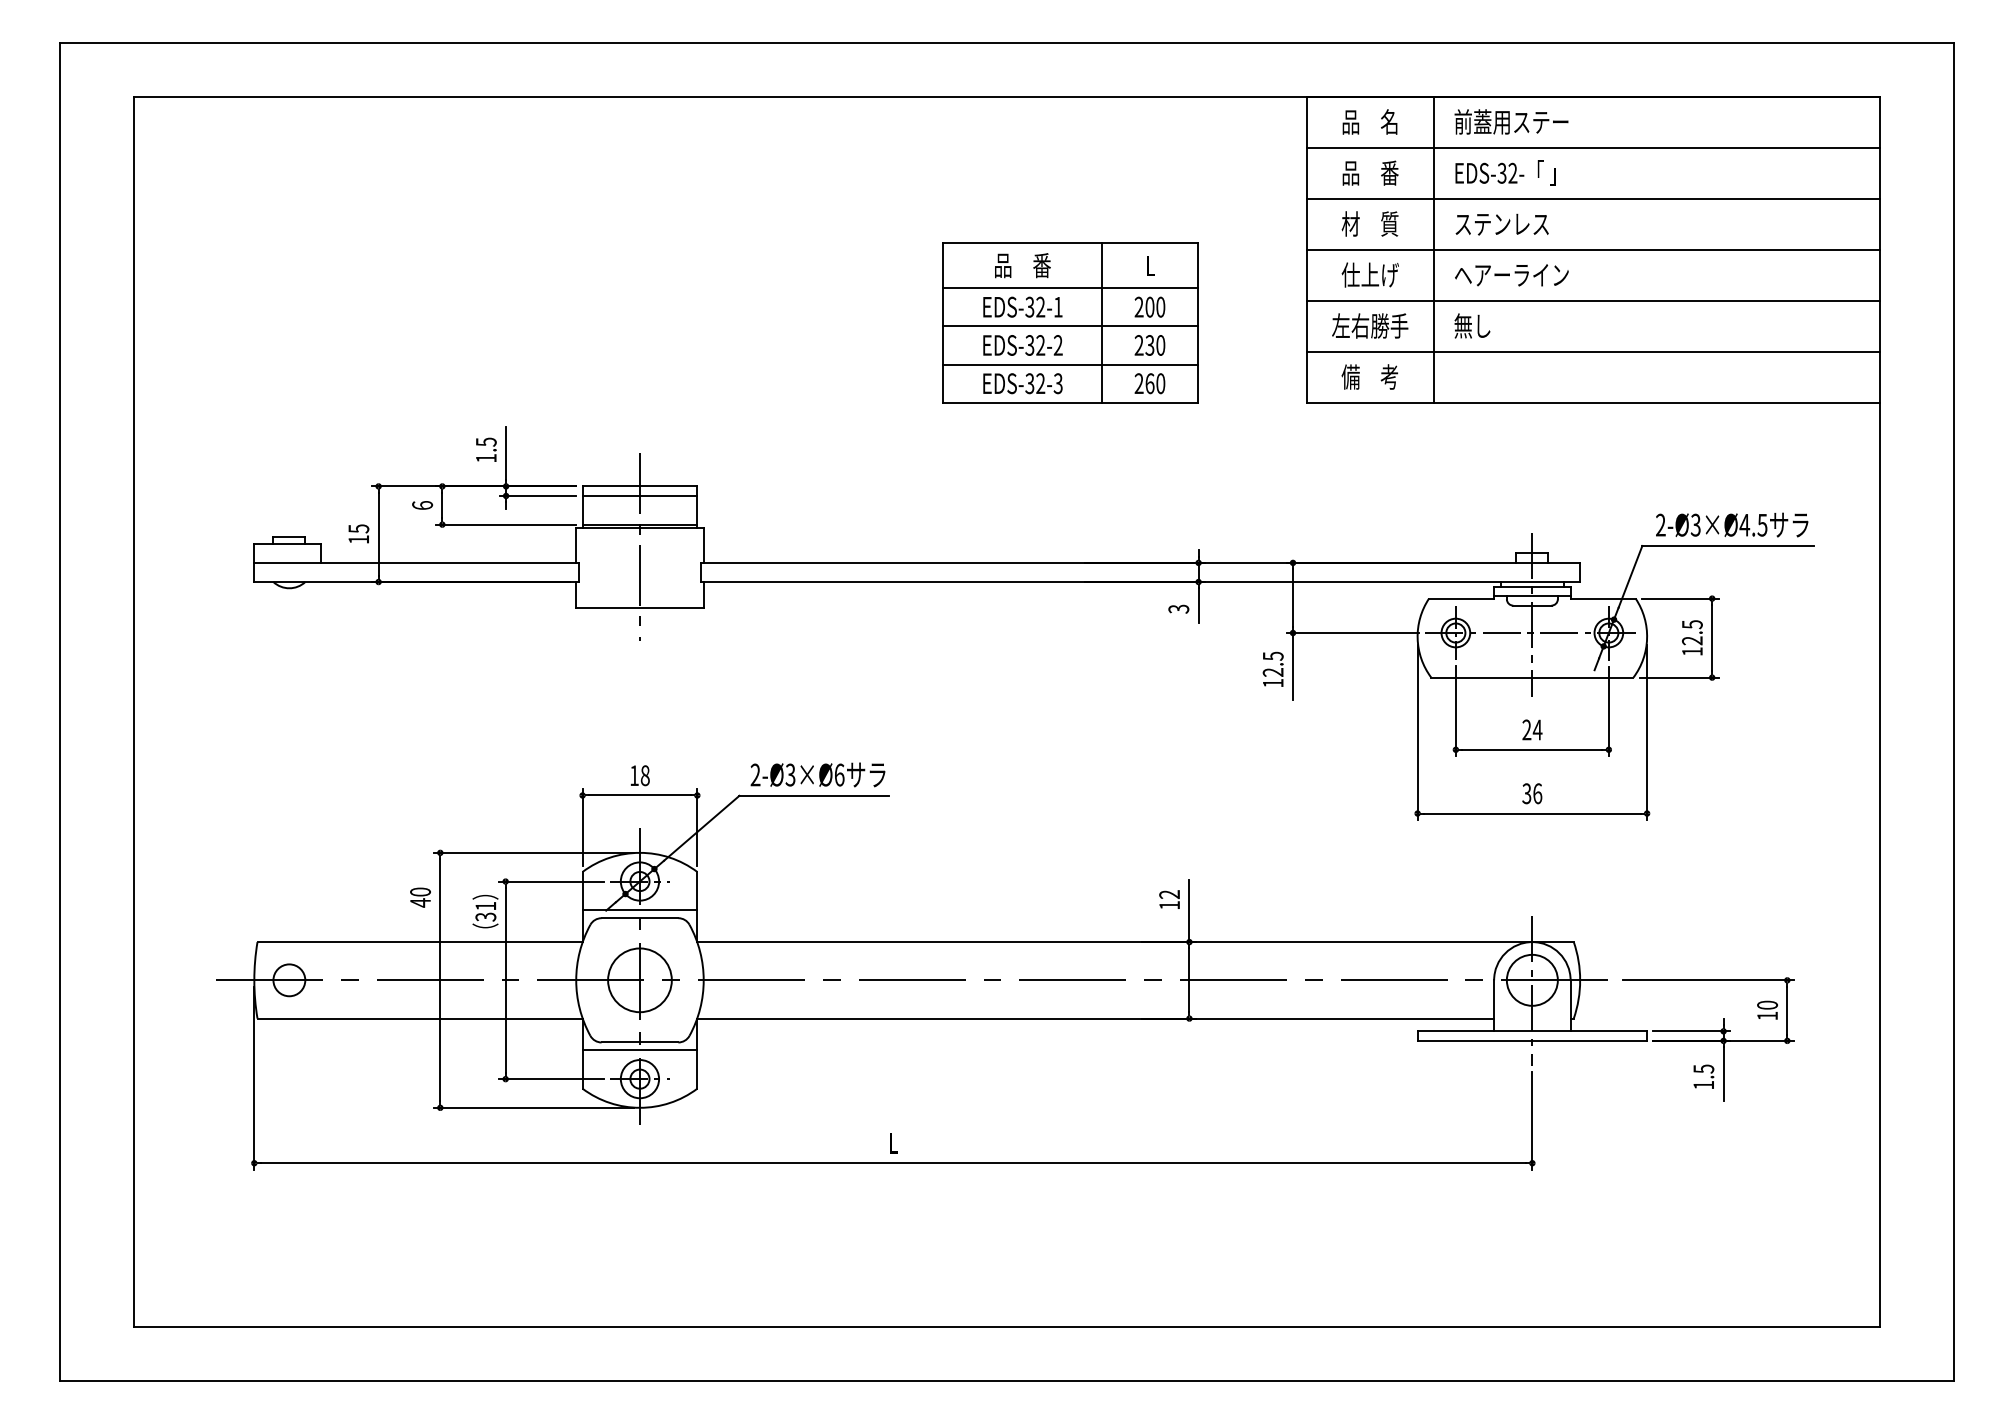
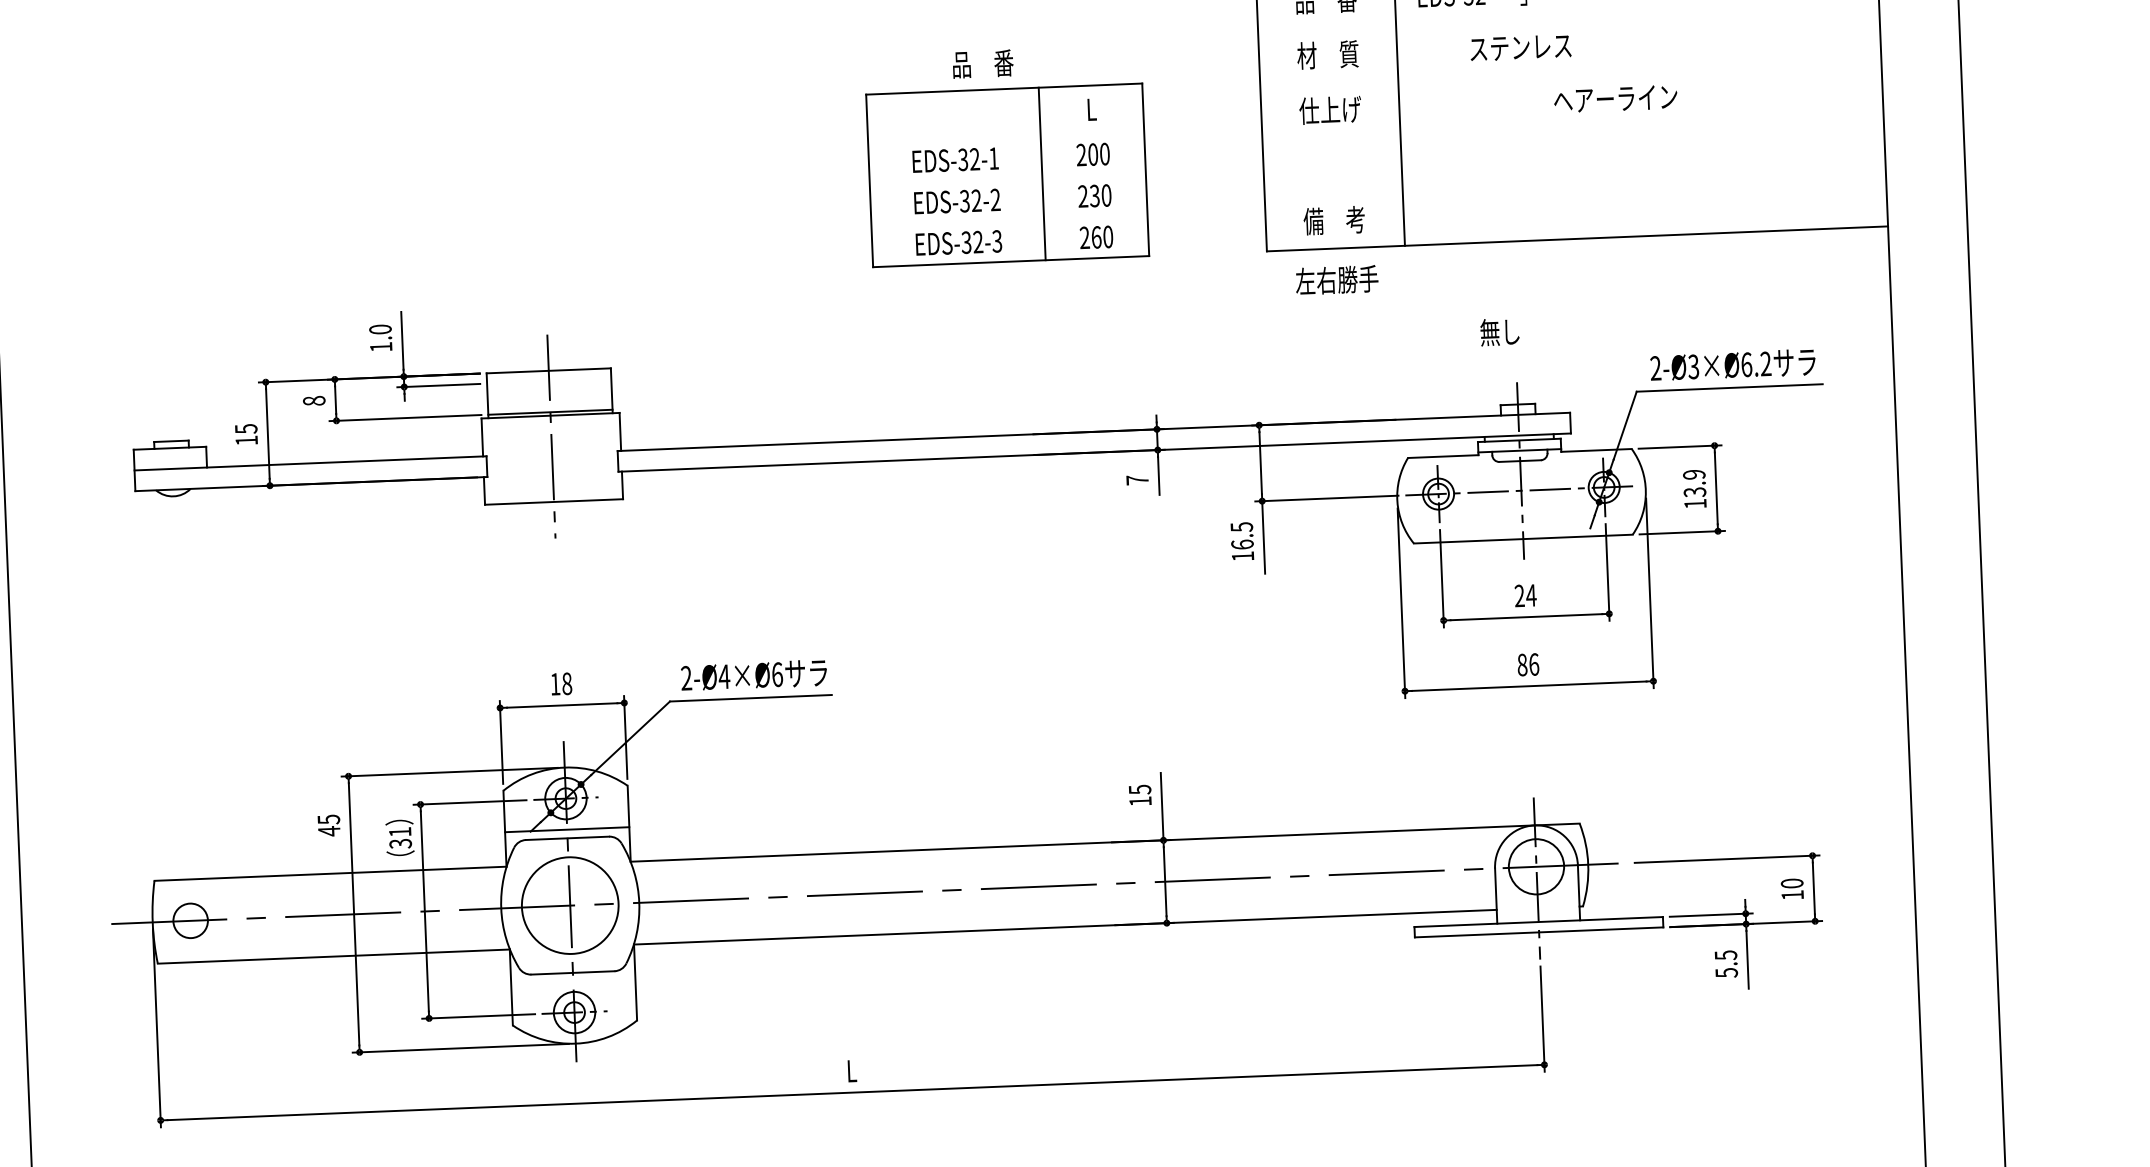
line: (1593, 198) -> (1568, 17), removed
text: (1501, 224) -> (1520, 47), moved
line: (1593, 249) -> (1570, 72), removed
text: (1022, 265) -> (982, 63), moved
text: (1511, 275) -> (1615, 99), moved
line: (1069, 288) -> (1005, 137), removed
line: (1593, 300) -> (1573, 128), removed
text: (1370, 325) -> (1337, 279), moved
text: (1472, 325) -> (1499, 331), moved
line: (1069, 326) -> (1006, 179), removed
line: (1593, 351) -> (1575, 183), removed
line: (1069, 364) -> (1008, 220), removed
text: (485, 441) -> (379, 328), 1.5 -> 1.0
line: (639, 495) -> (548, 380), removed
text: (422, 505) -> (314, 400), 6 -> 8
text: (1753, 524) -> (1756, 363), 2-Ø3×Ø4.5 -> 2-Ø3×Ø6.2
text: (1178, 608) -> (1137, 479), 3 -> 7
text: (1692, 632) -> (1694, 483), 12.5 -> 13.9
text: (1272, 671) -> (1241, 543), 12.5 -> 16.5
text: (790, 774) -> (724, 676), 2-Ø3×Ø6 -> 2-Ø4×Ø6
text: (1526, 793) -> (1522, 664), 36 -> 86
text: (420, 891) -> (328, 818), 40 -> 45
text: (1169, 894) -> (1139, 789), 12 -> 15
circle: (639, 980) -> (569, 905), size x1.4
line: (639, 1050) -> (572, 981), removed
text: (1703, 1084) -> (1726, 972), 1.5 -> 5.5

